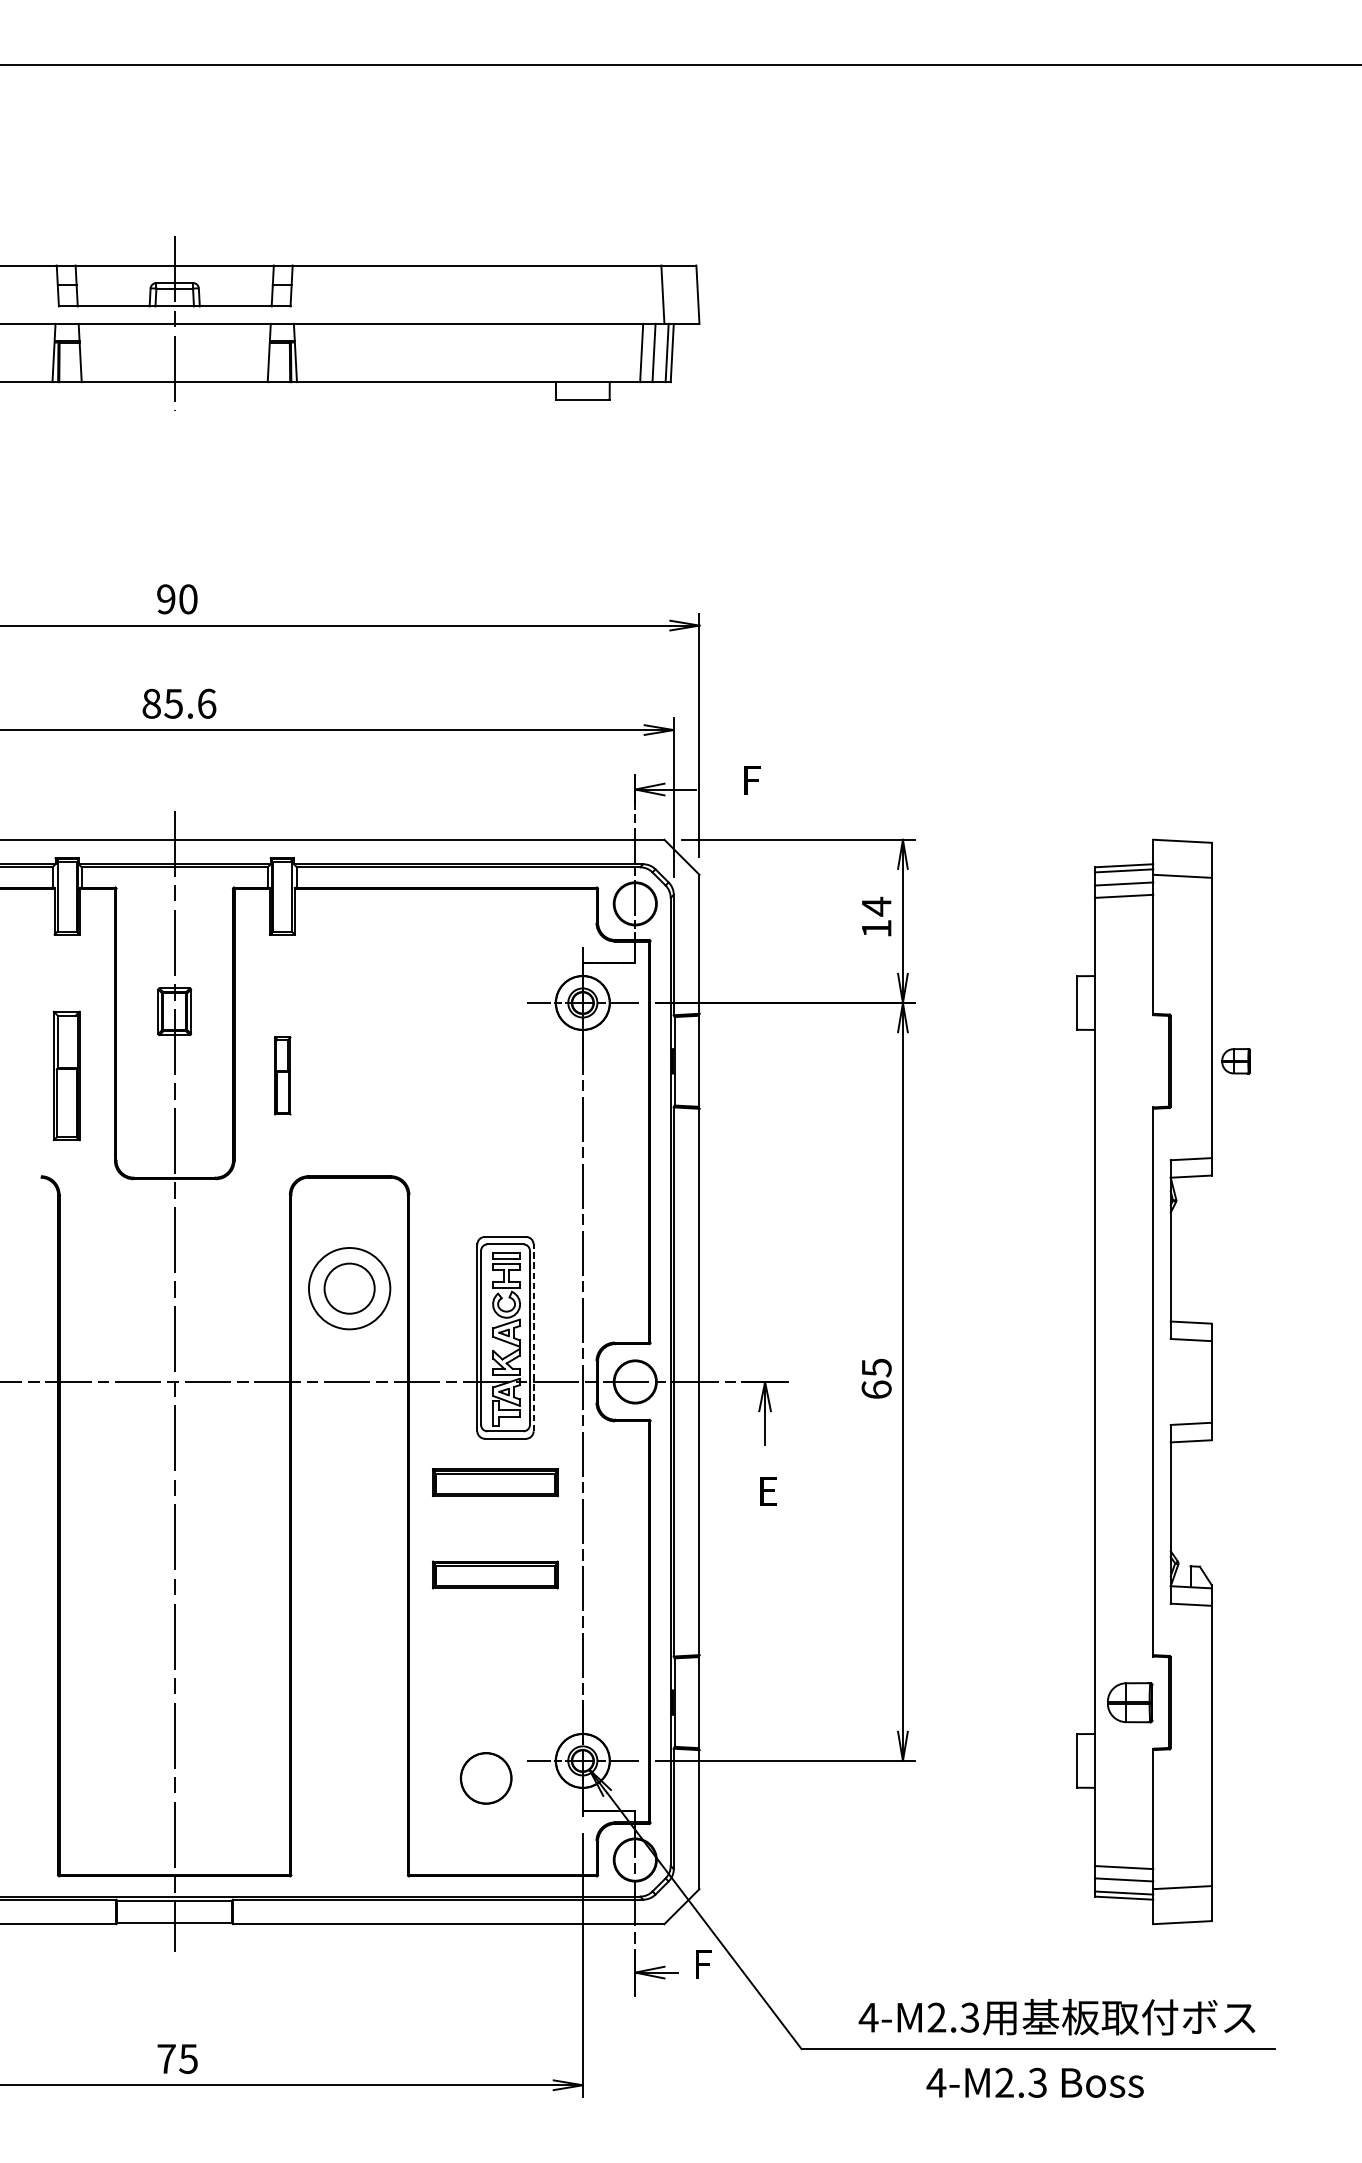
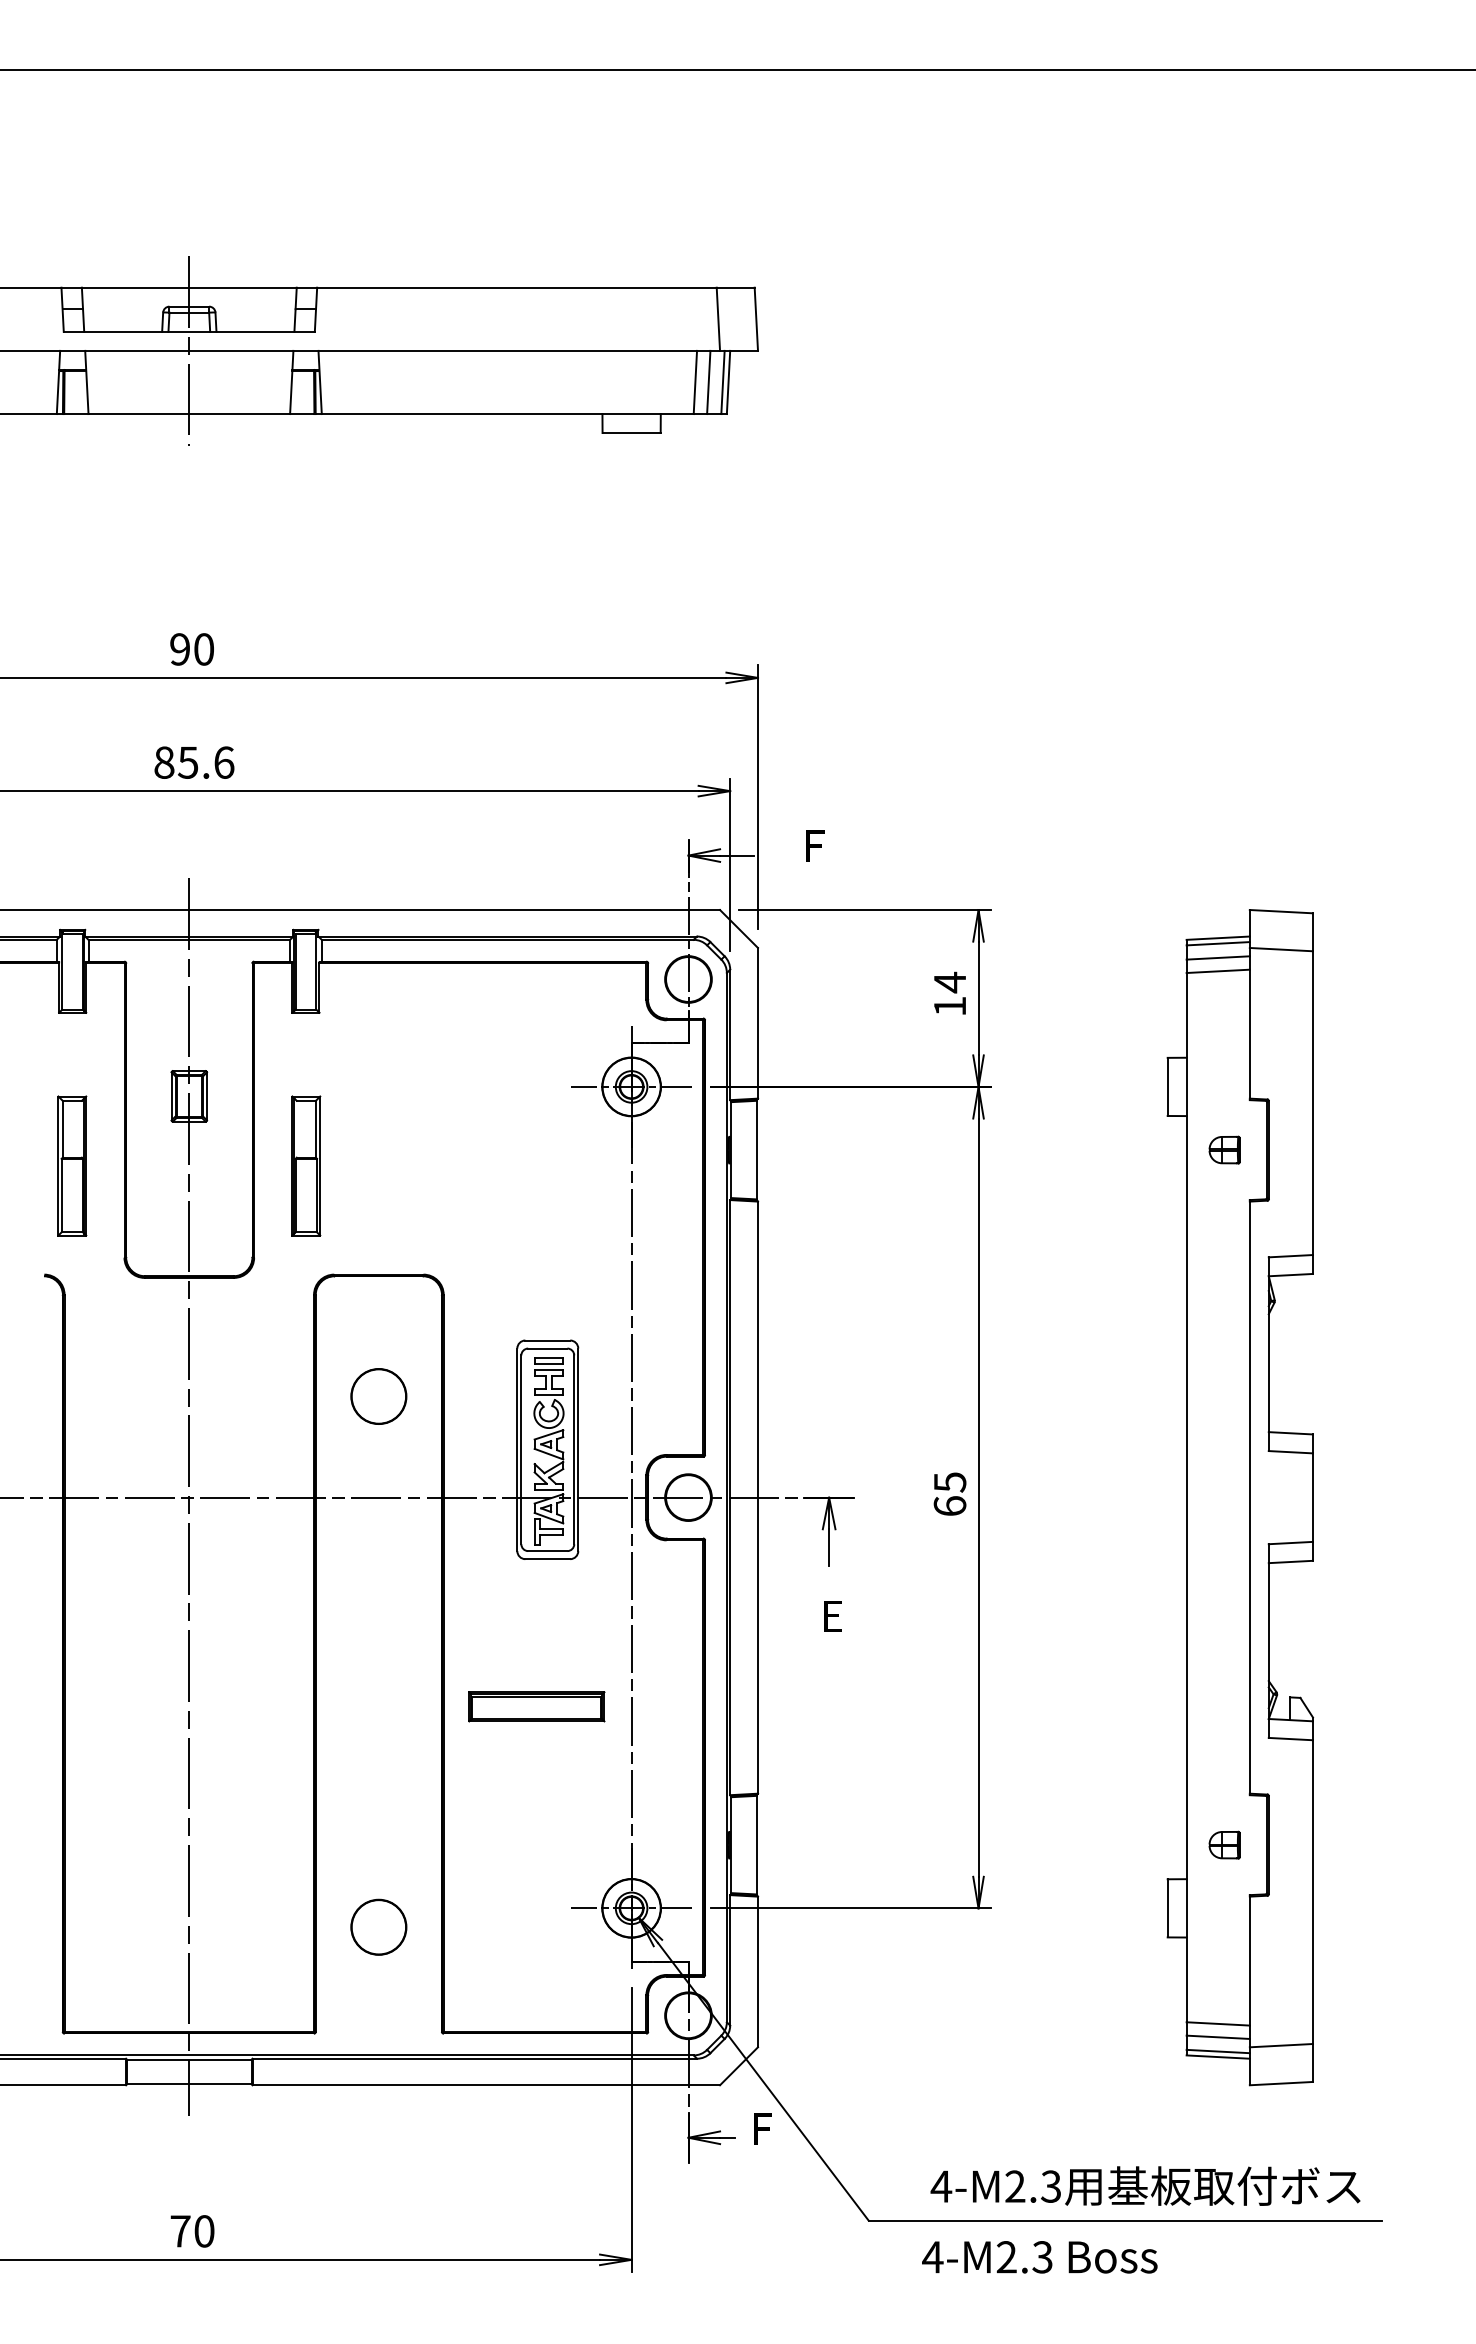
part: (1236, 1060) -> (1224, 1149), moved
part: (282, 1075) -> (306, 1165), size x1.67
circle: (349, 1288) -> (378, 1396), size x0.62
line: (533, 1337) -> (578, 1449), dashed -> solid
part: (495, 1482) -> (536, 1606), removed
part: (1129, 1702) -> (1224, 1844), size x0.62
circle: (485, 1777) -> (378, 1926), moved
text: (188, 2059) -> (204, 2231), 75 -> 70
text: (1034, 2083) -> (1039, 2257), moved

